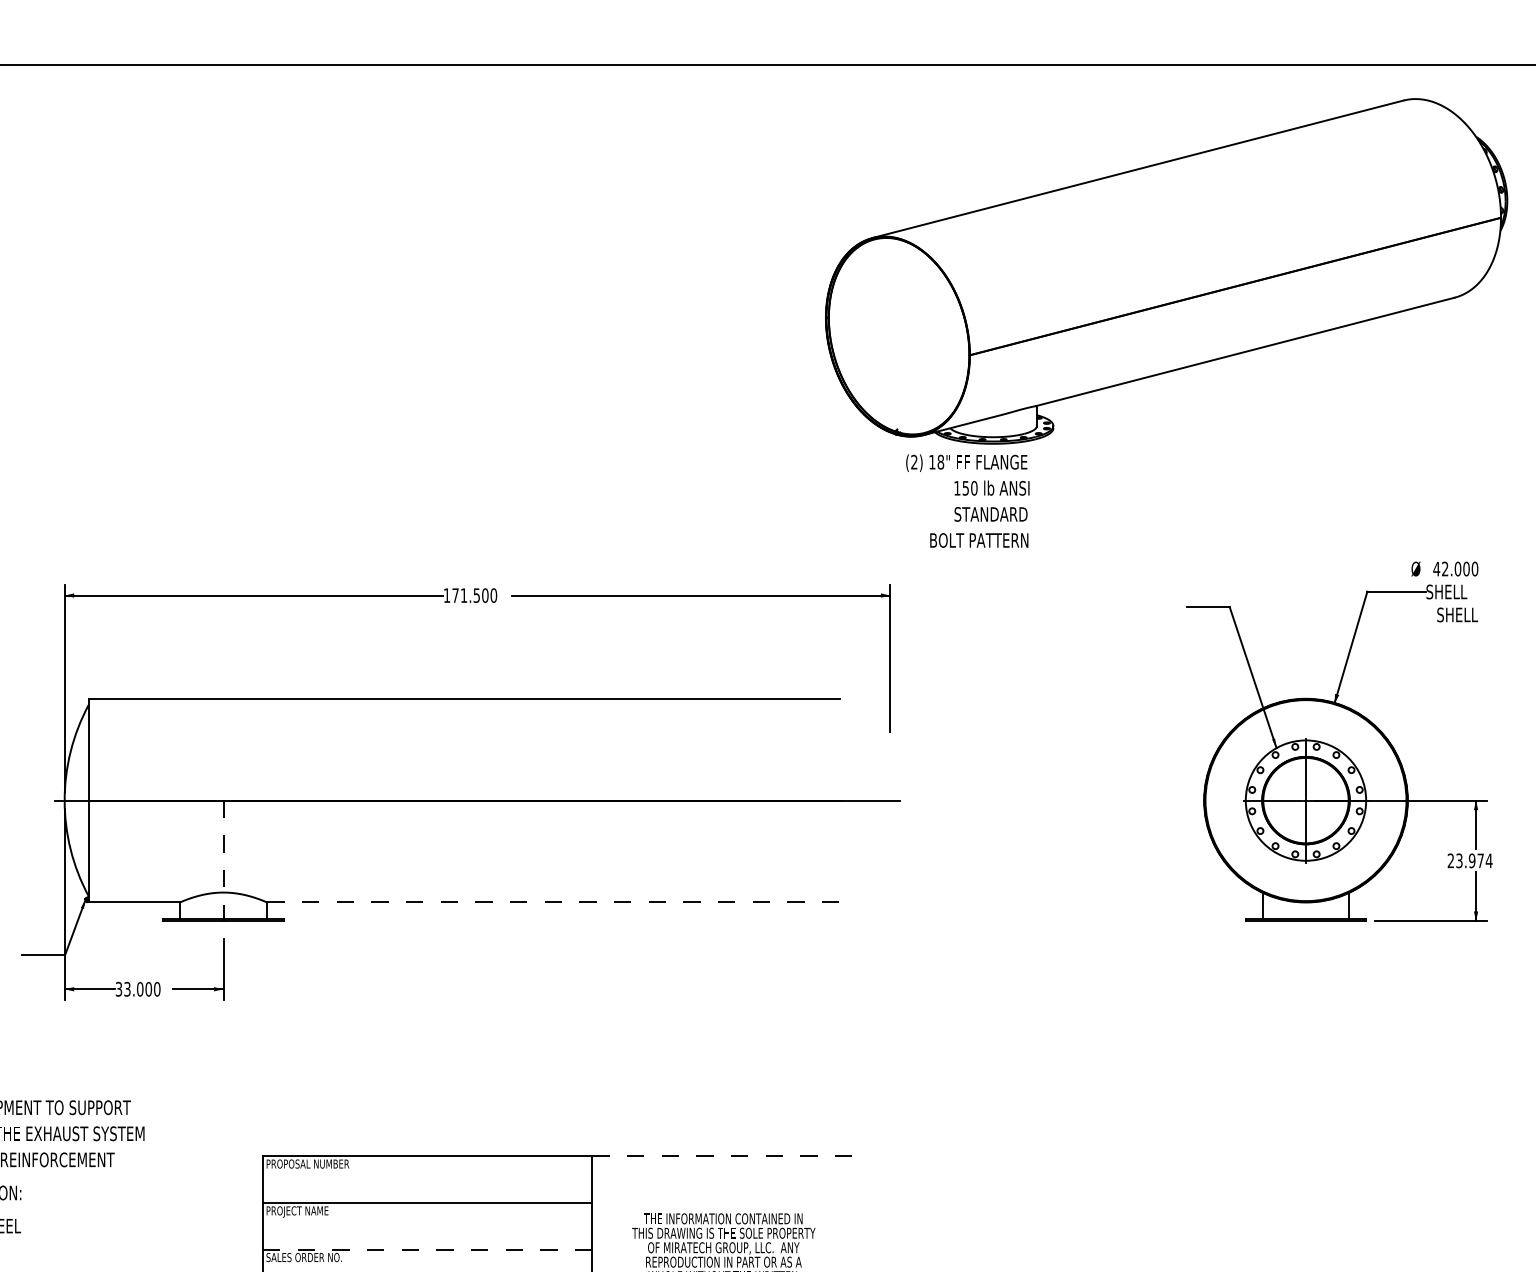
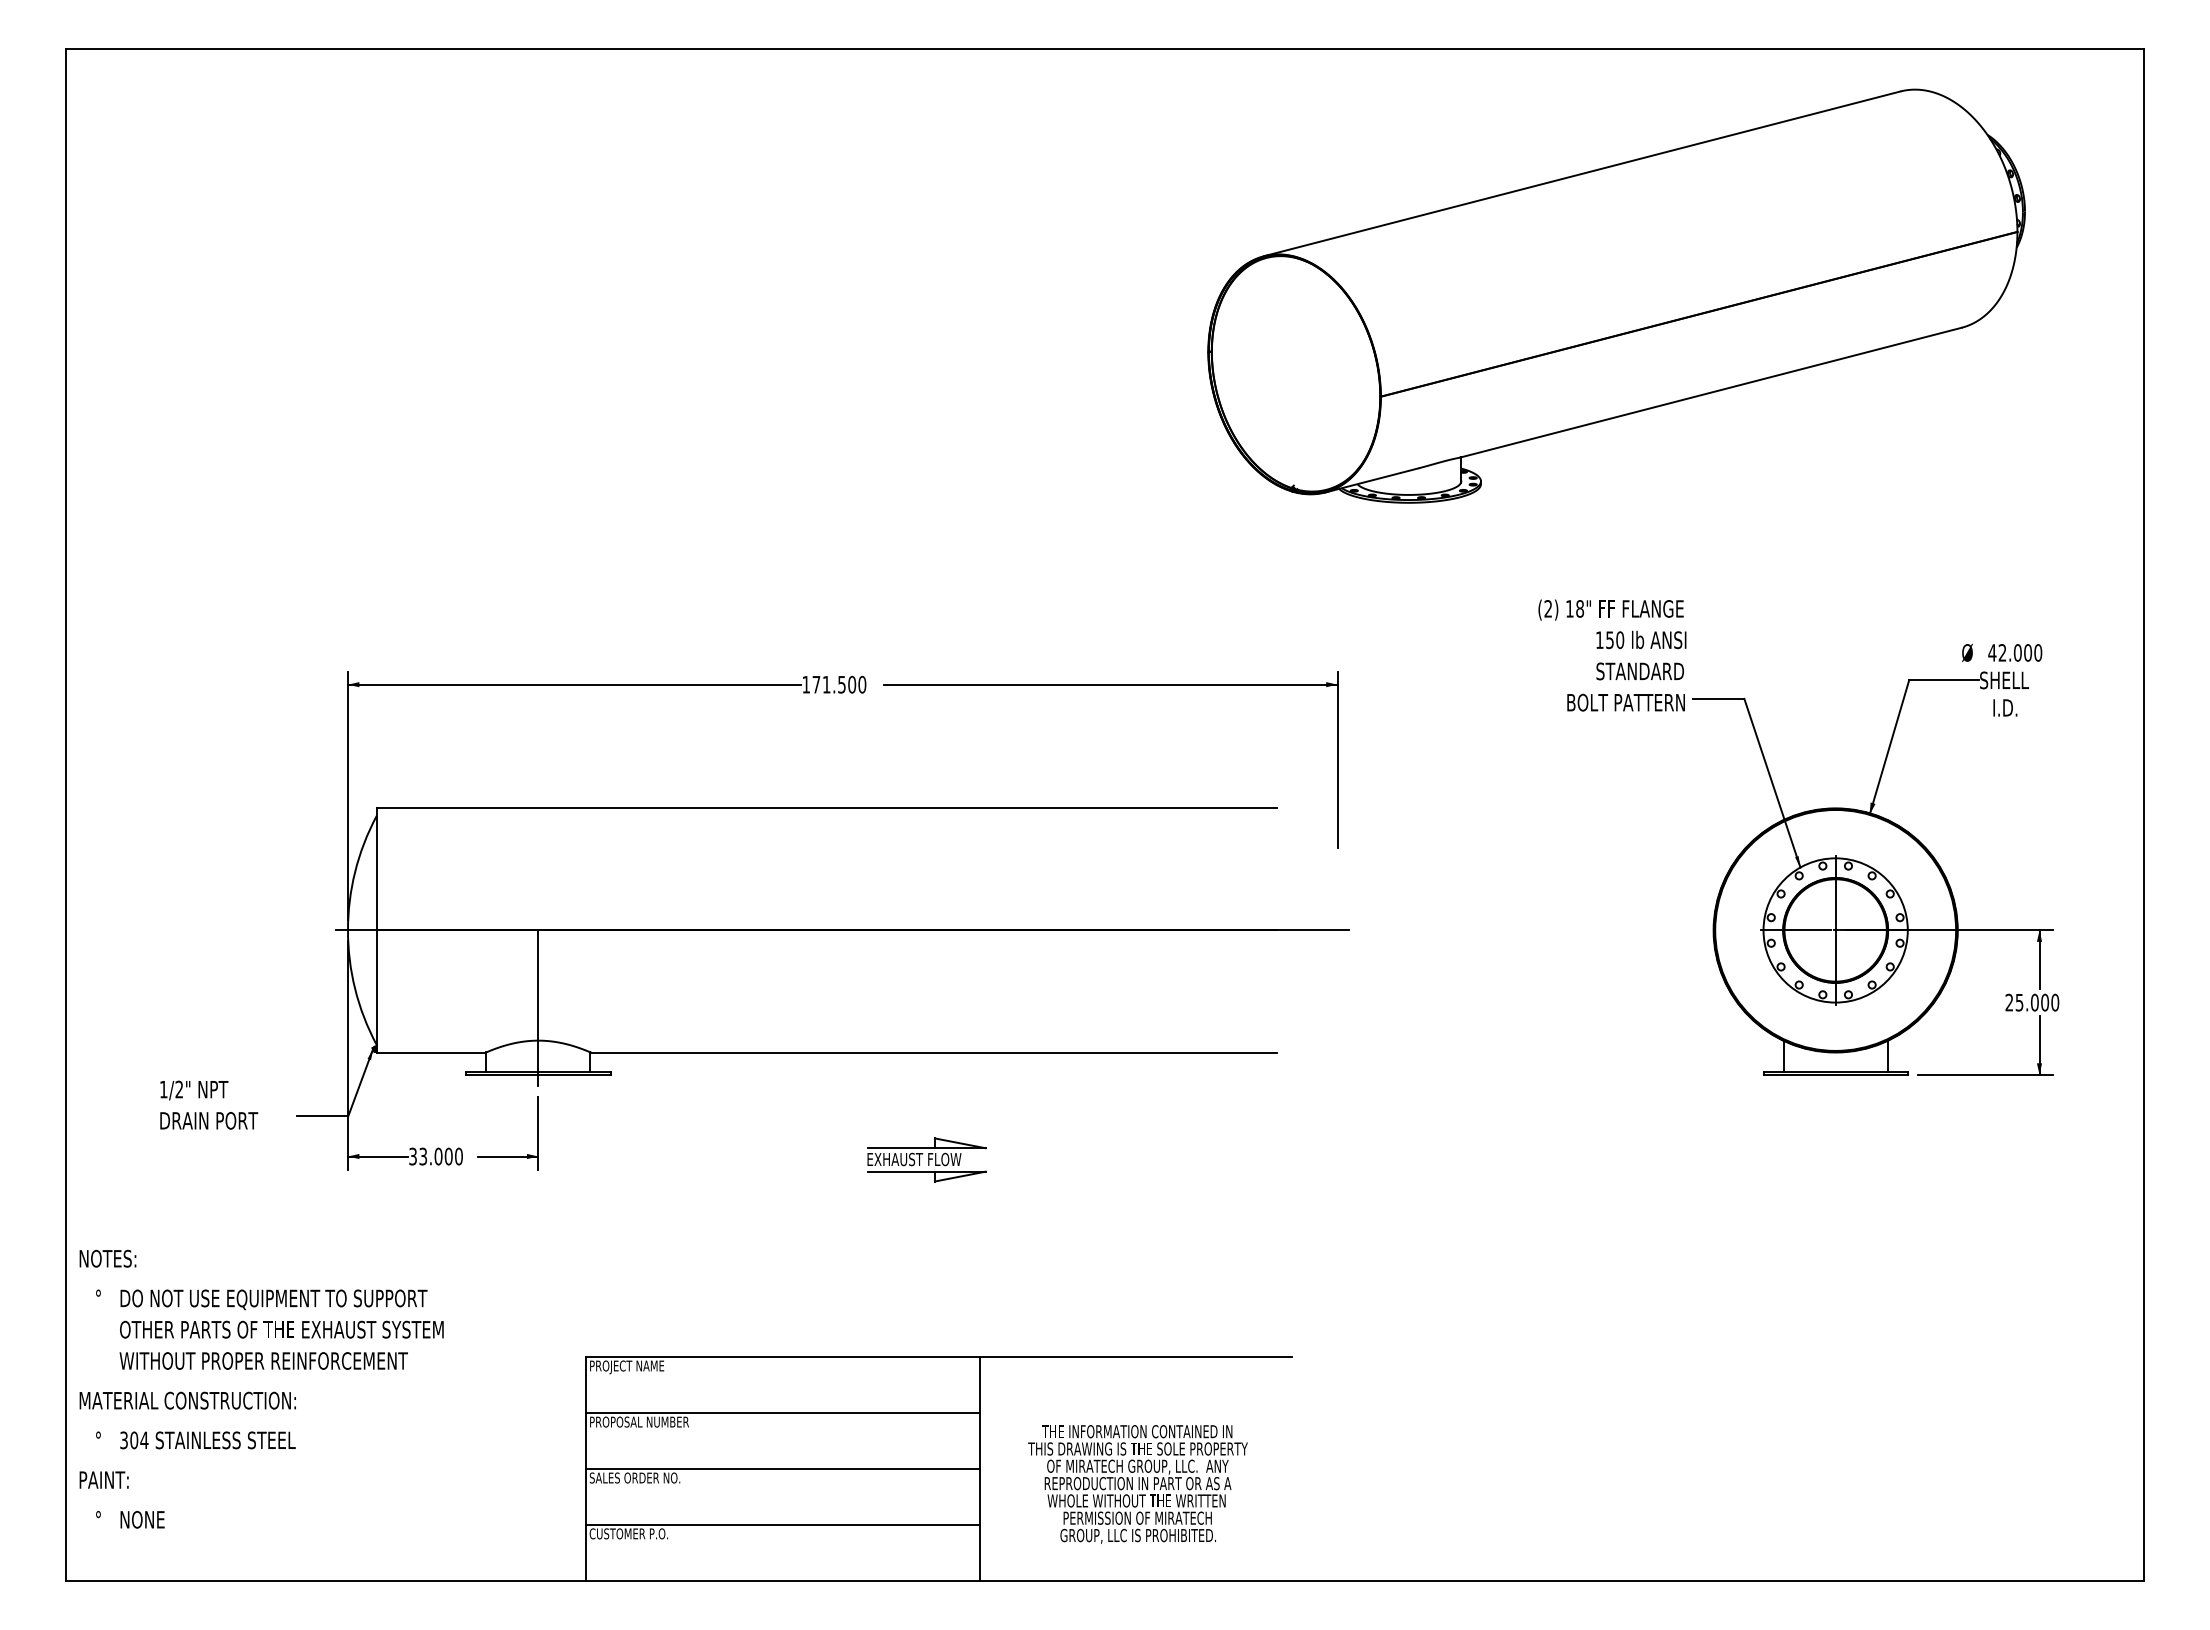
part: (1166, 270) -> (1616, 295), moved
text: (967, 501) -> (1612, 655), moved
text: (1457, 614) -> (2017, 707), SHELL -> I.D.
text: (1474, 860) -> (2037, 1002), 23.974 -> 25.000
line: (223, 865) -> (538, 1008), dashed -> solid
line: (554, 902) -> (934, 1052), dashed -> solid
part: (547, 991) -> (926, 1159), added
line: (722, 1156) -> (1136, 1356), dashed -> solid
text: (315, 1165) -> (648, 1367), PROPOSAL NUMBER -> PROJECT NAME
text: (315, 1212) -> (648, 1423), PROJECT NAME -> PROPOSAL NUMBER
line: (427, 1249) -> (782, 1468), dashed -> solid

